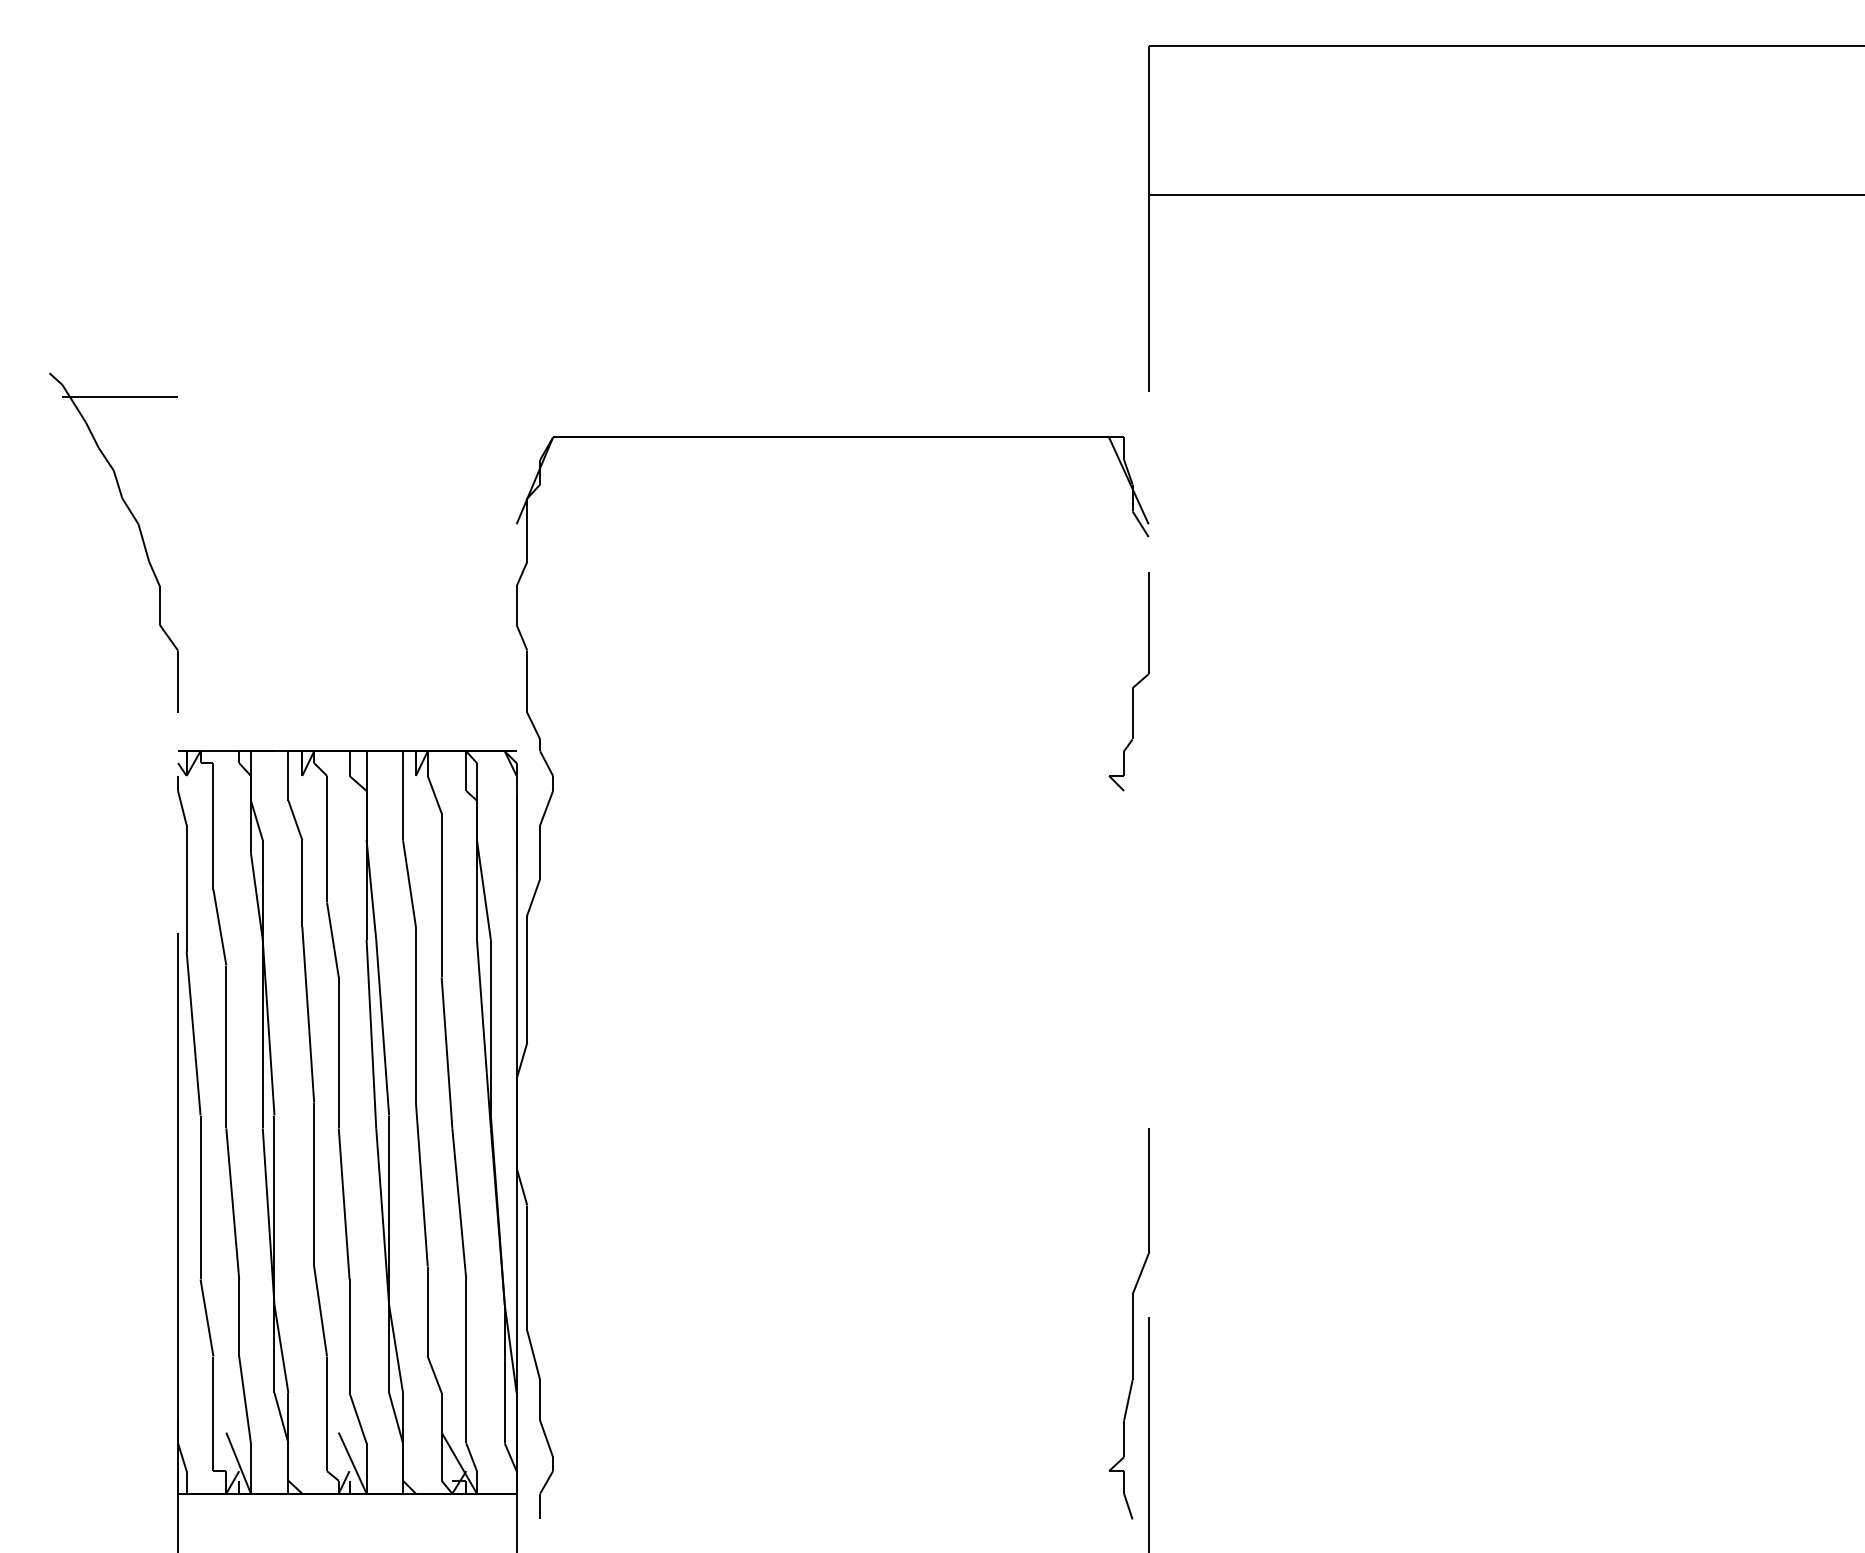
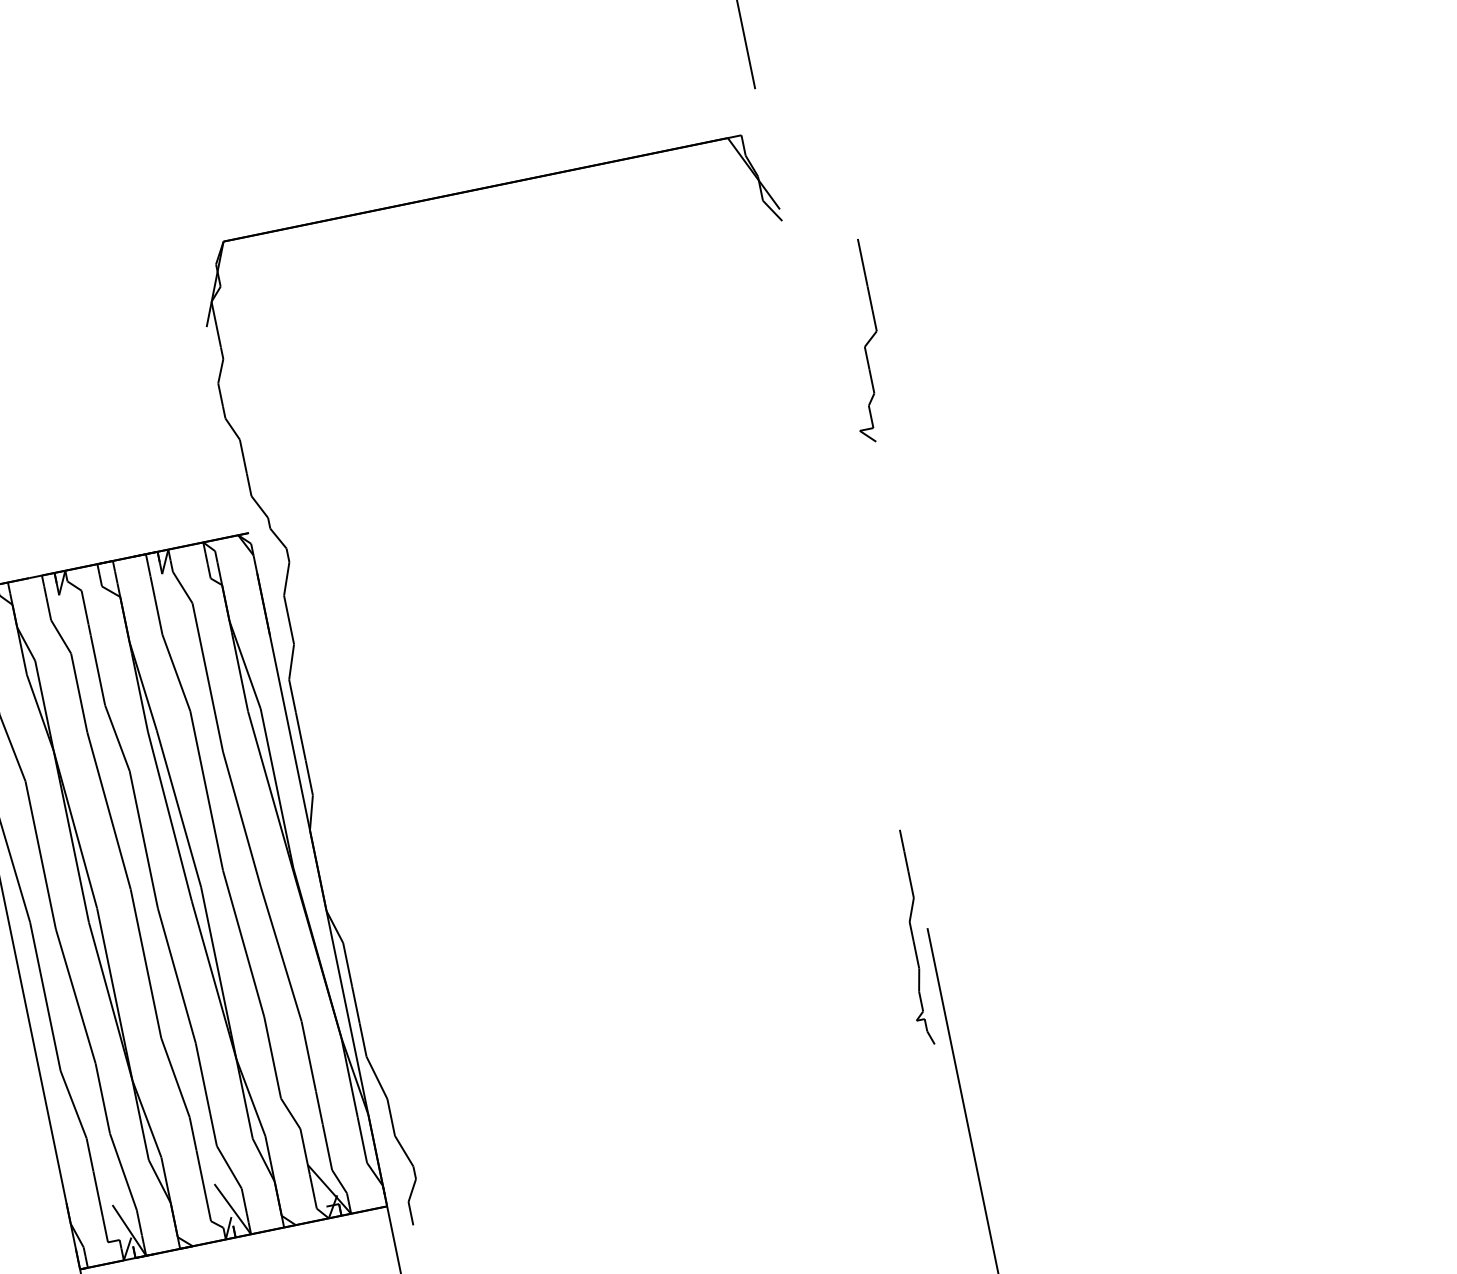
part: (1132, 686) -> (864, 345), moved
part: (1128, 1323) -> (910, 938), size x0.6

